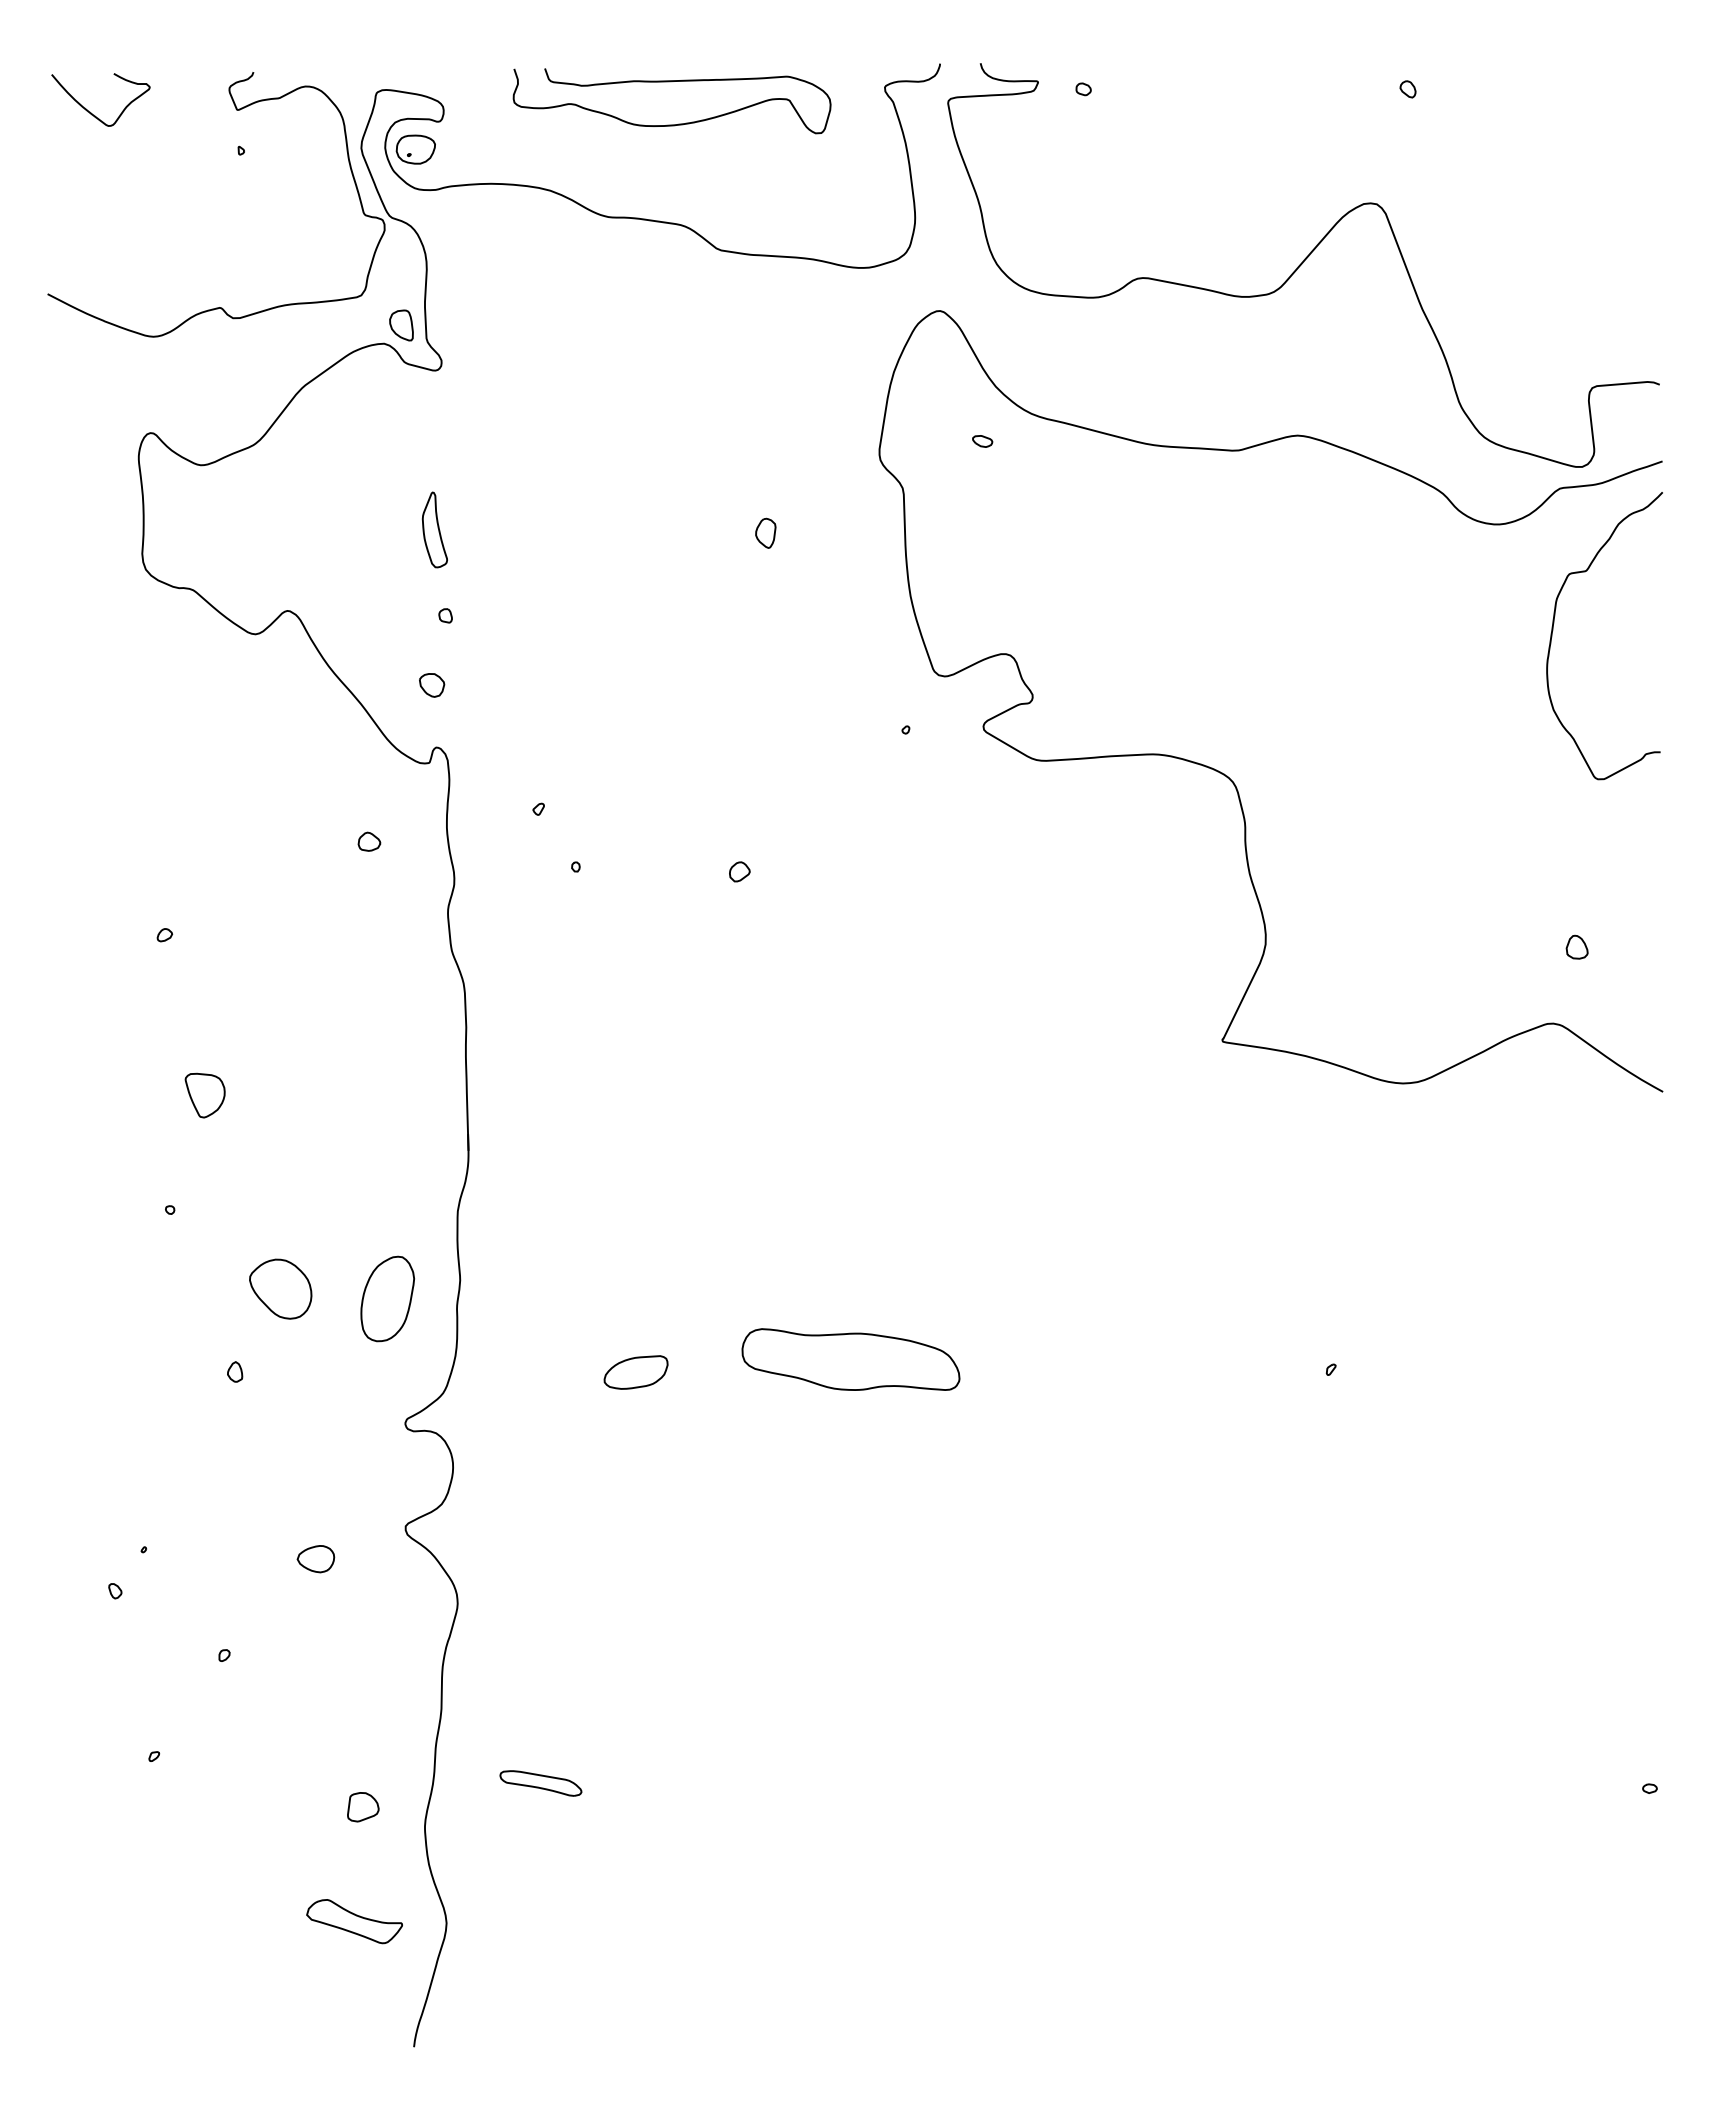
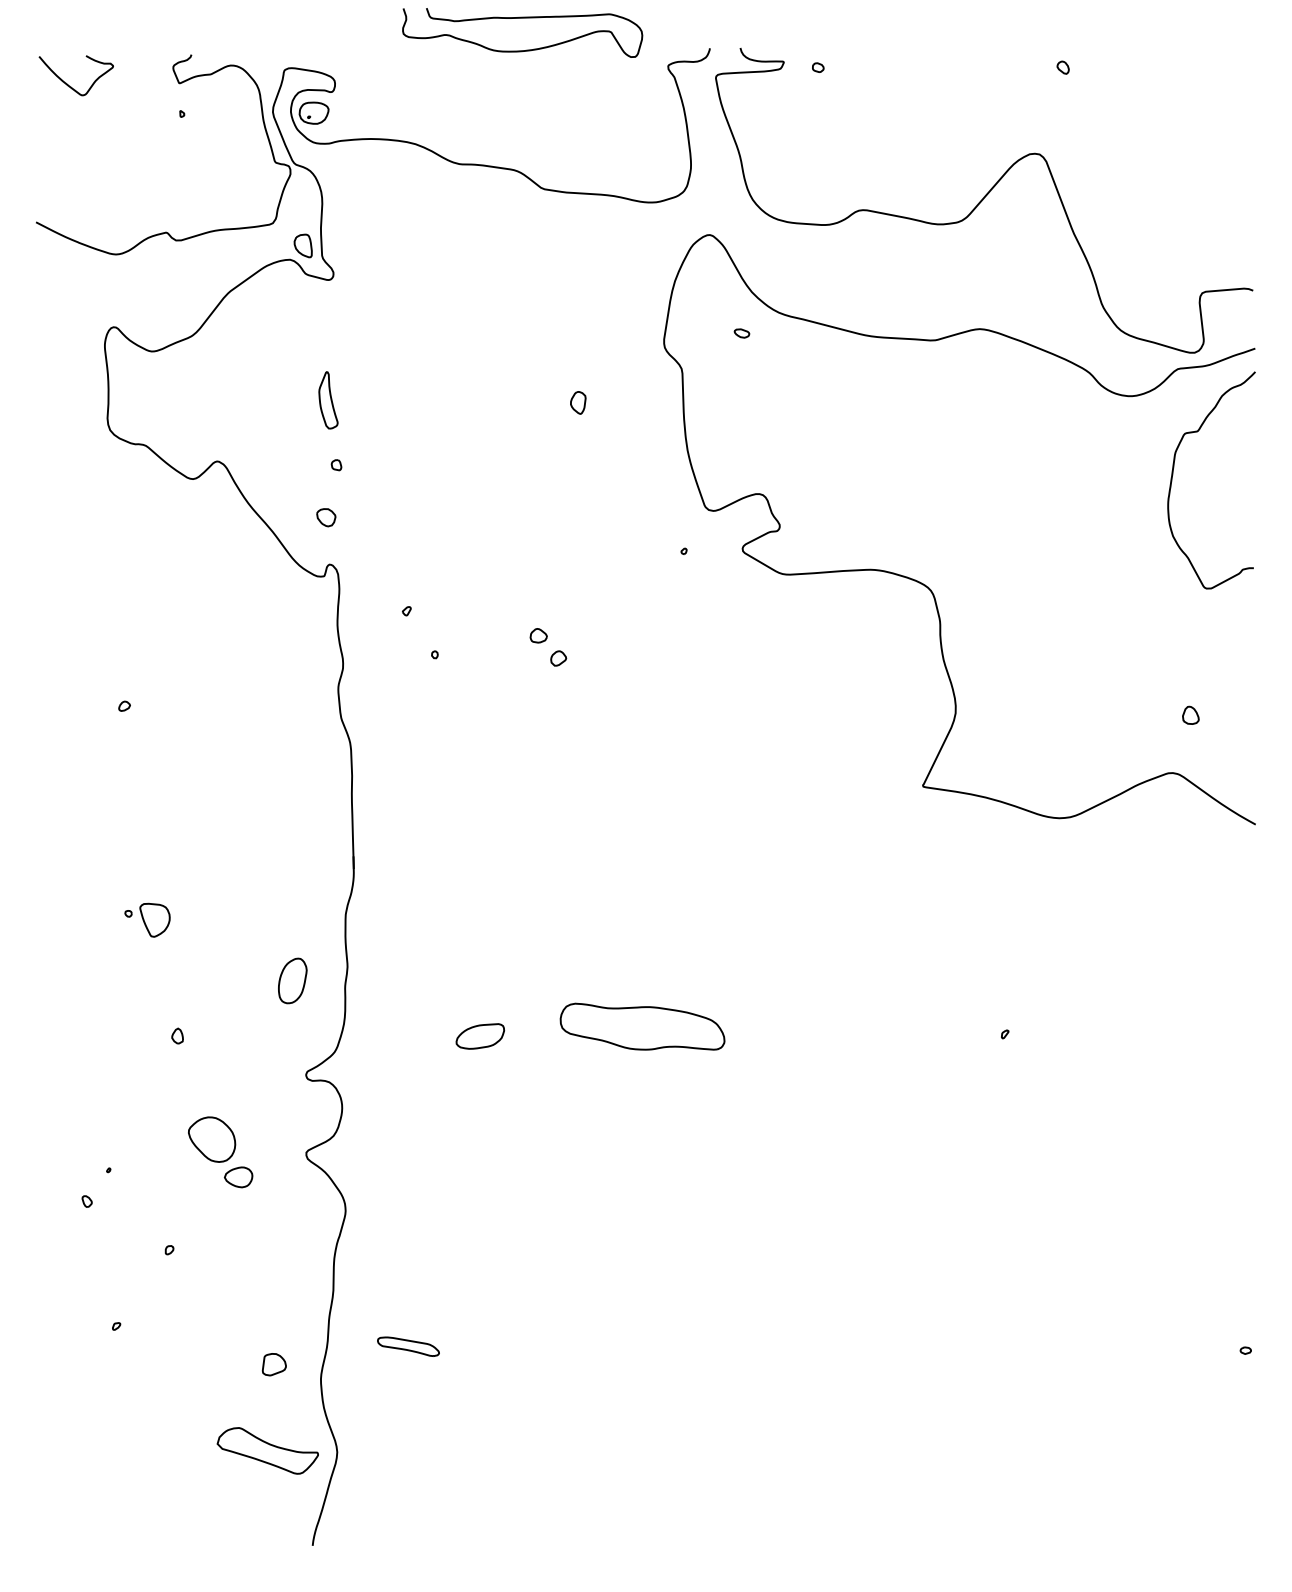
curve: (671, 82) -> (522, 18), moved
part: (369, 841) -> (538, 635), moved
part: (204, 1095) -> (154, 920), moved
part: (280, 1288) -> (211, 1139), moved
part: (387, 1298) -> (292, 980), size x0.7
part: (354, 1921) -> (267, 1450), size x1.4

